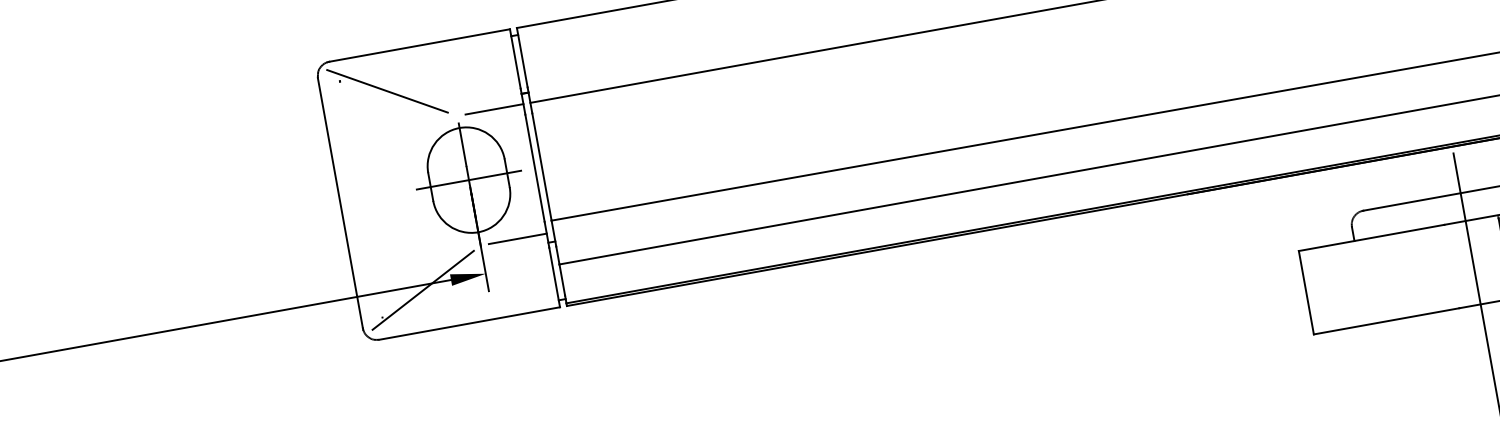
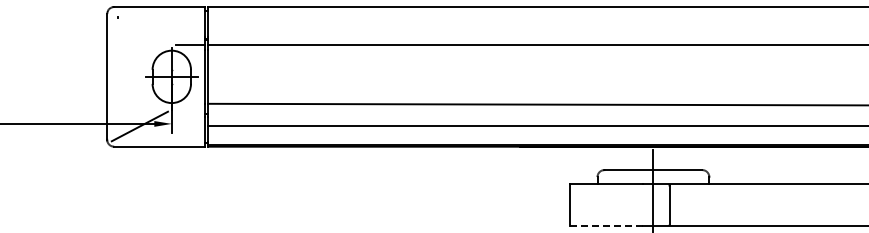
line: (386, 91) -> (139, 26), removed
line: (515, 238) -> (189, 109), removed
line: (1387, 320) -> (606, 225), solid -> dashed

